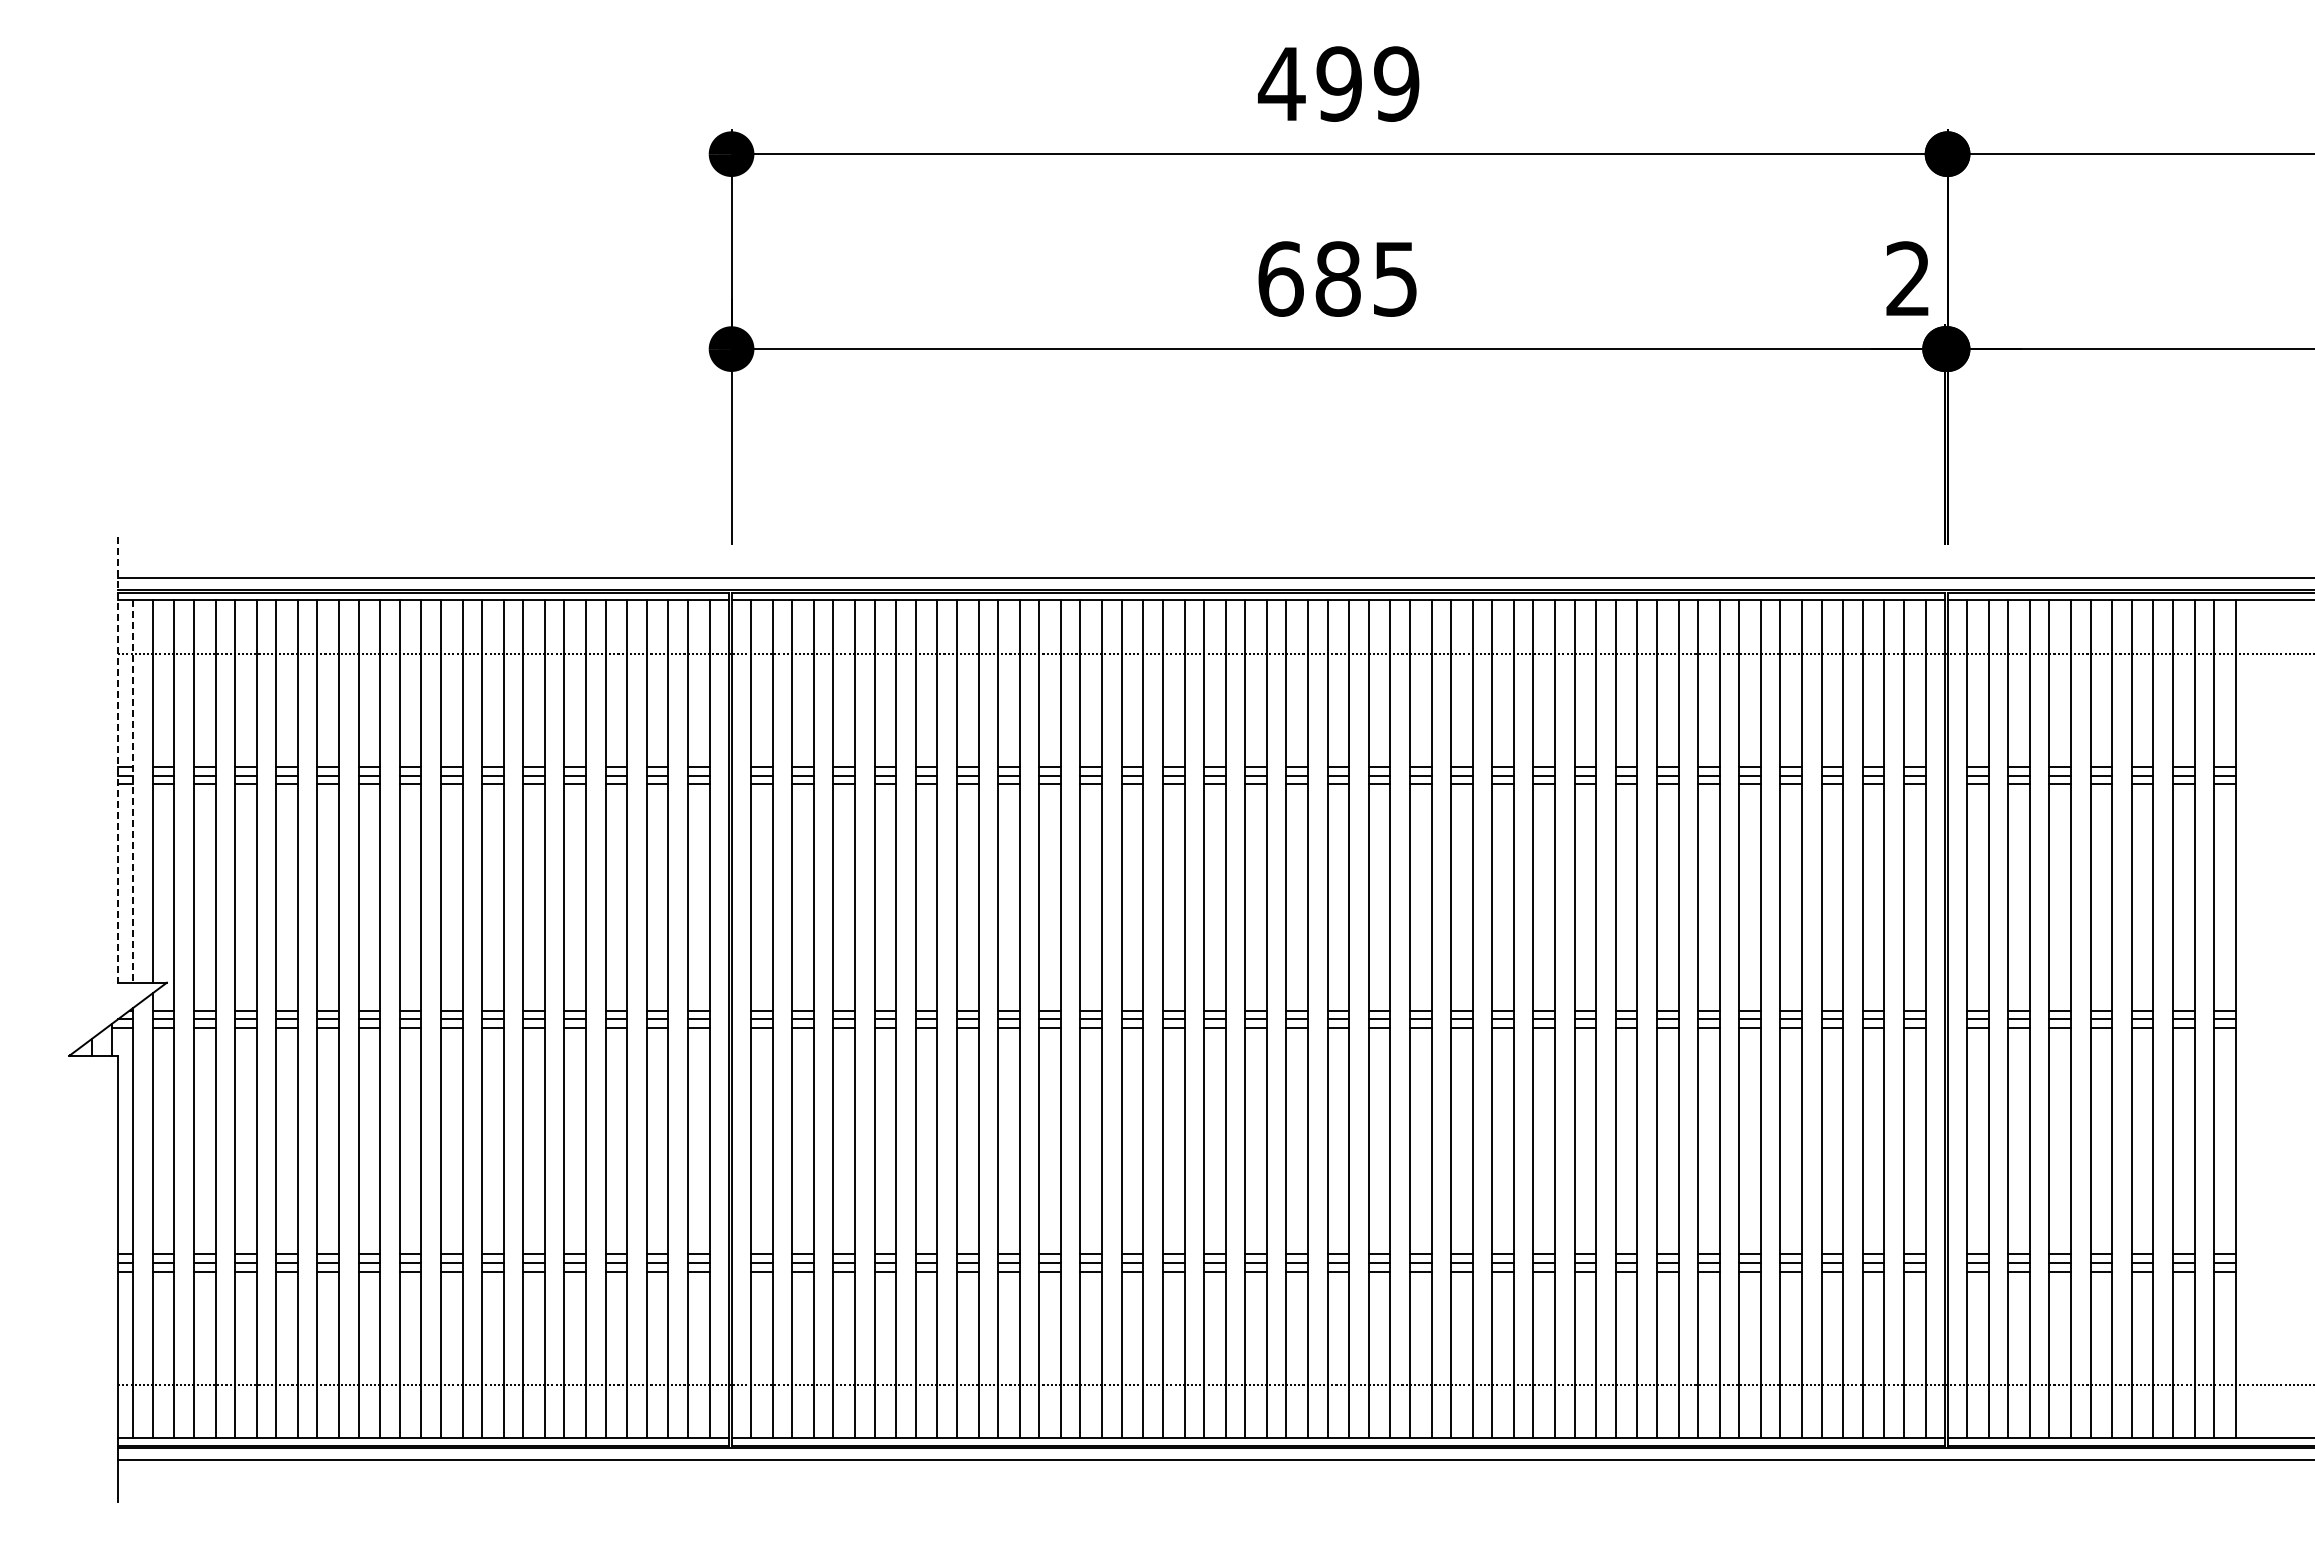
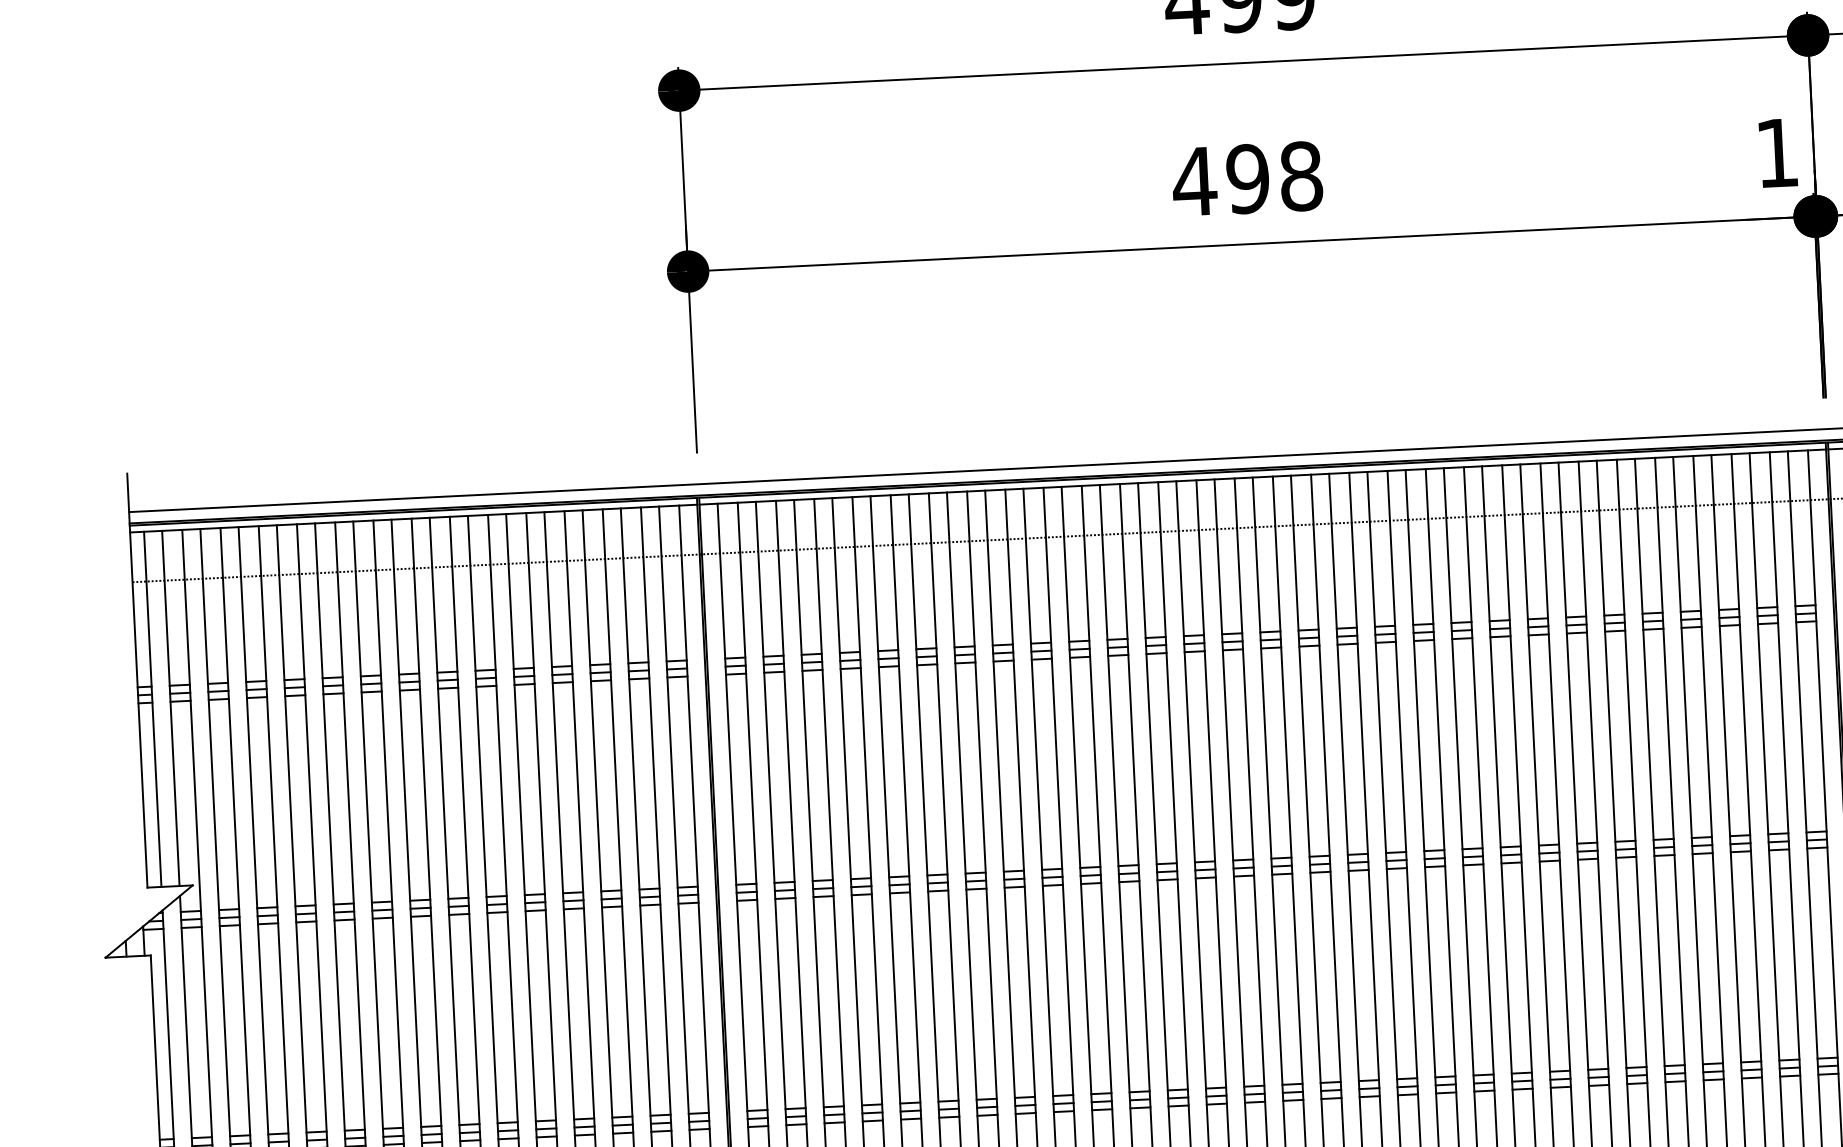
text: (1337, 278) -> (1247, 178), 685 -> 498
text: (1907, 278) -> (1776, 152), 2 -> 1
line: (118, 759) -> (137, 680), dashed -> solid
line: (133, 791) -> (153, 709), dashed -> solid

